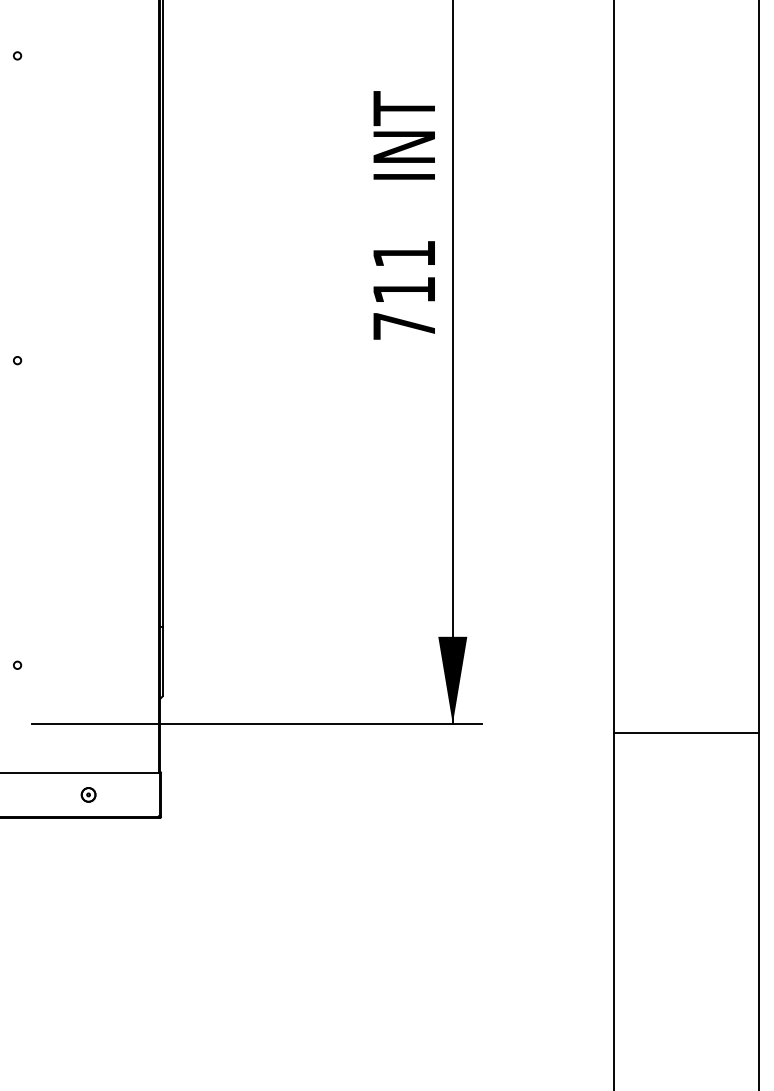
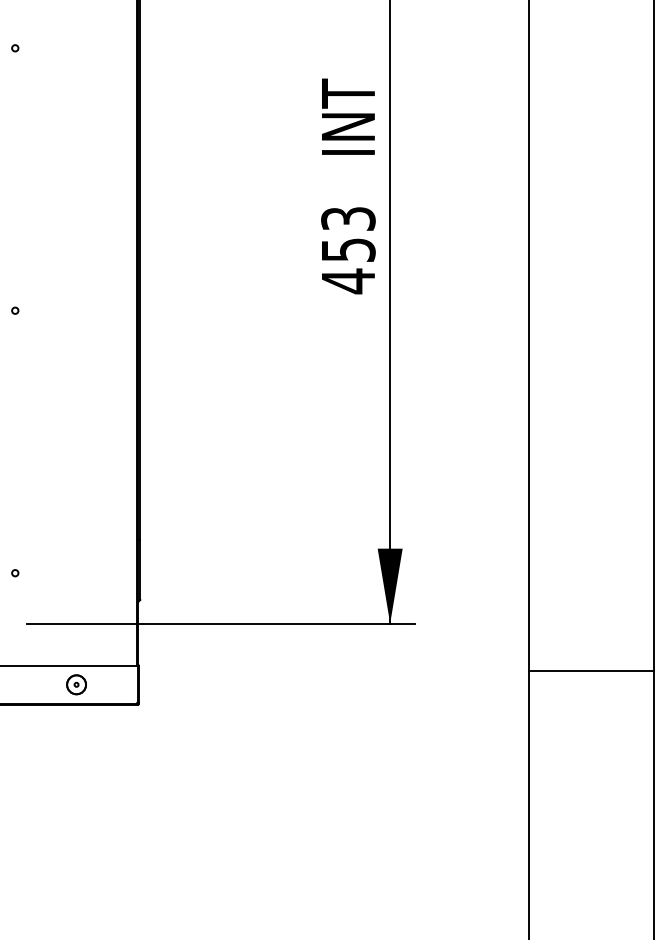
text: (404, 290) -> (348, 250), 711 -> 453
line: (685, 733) -> (590, 670), moved
part: (88, 794) -> (76, 684), size x1.6

